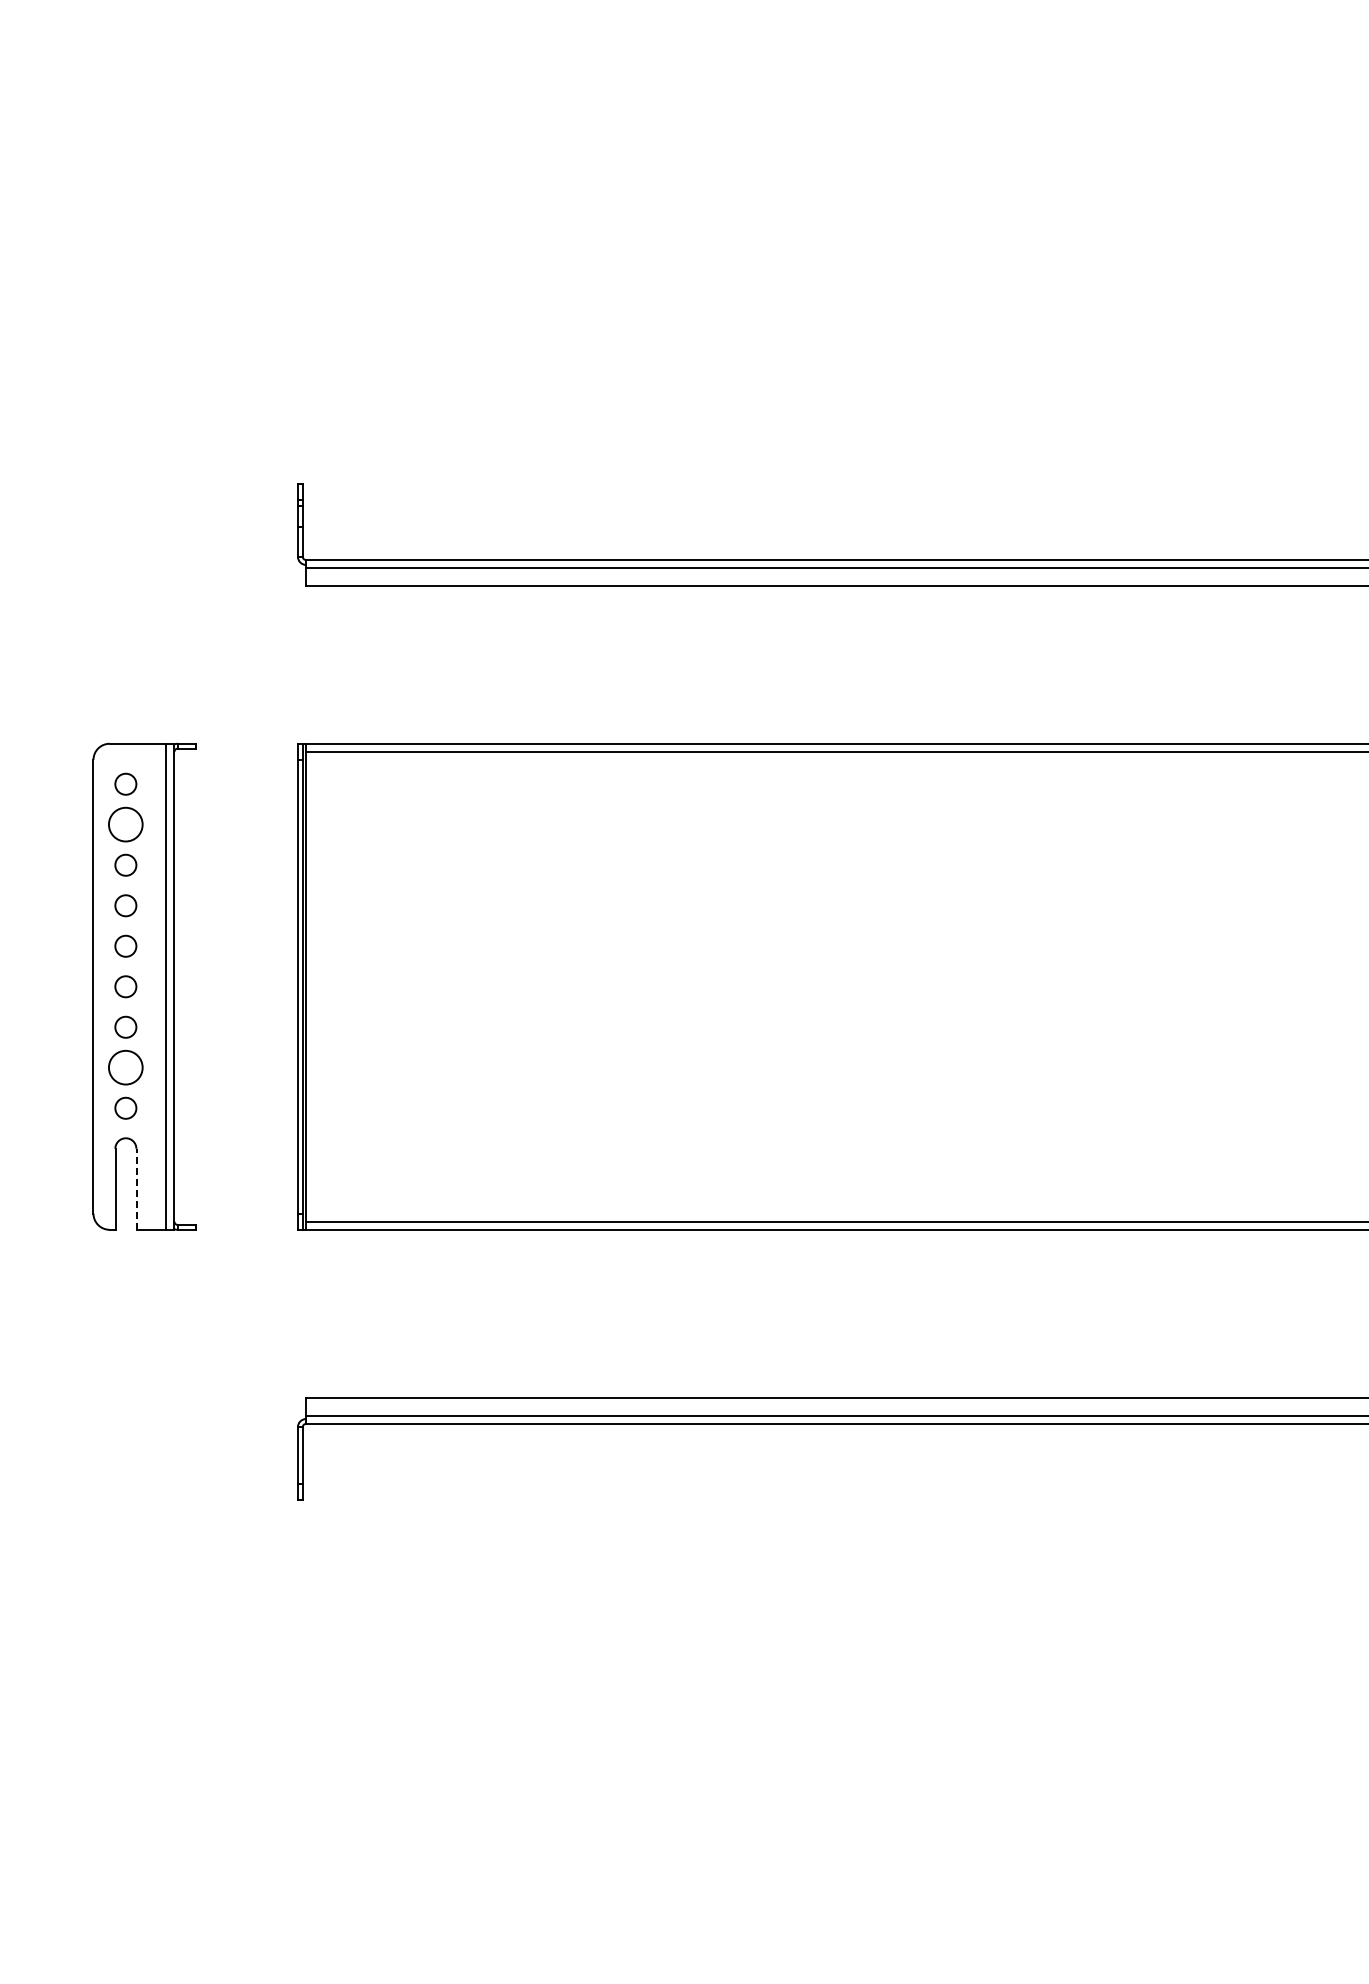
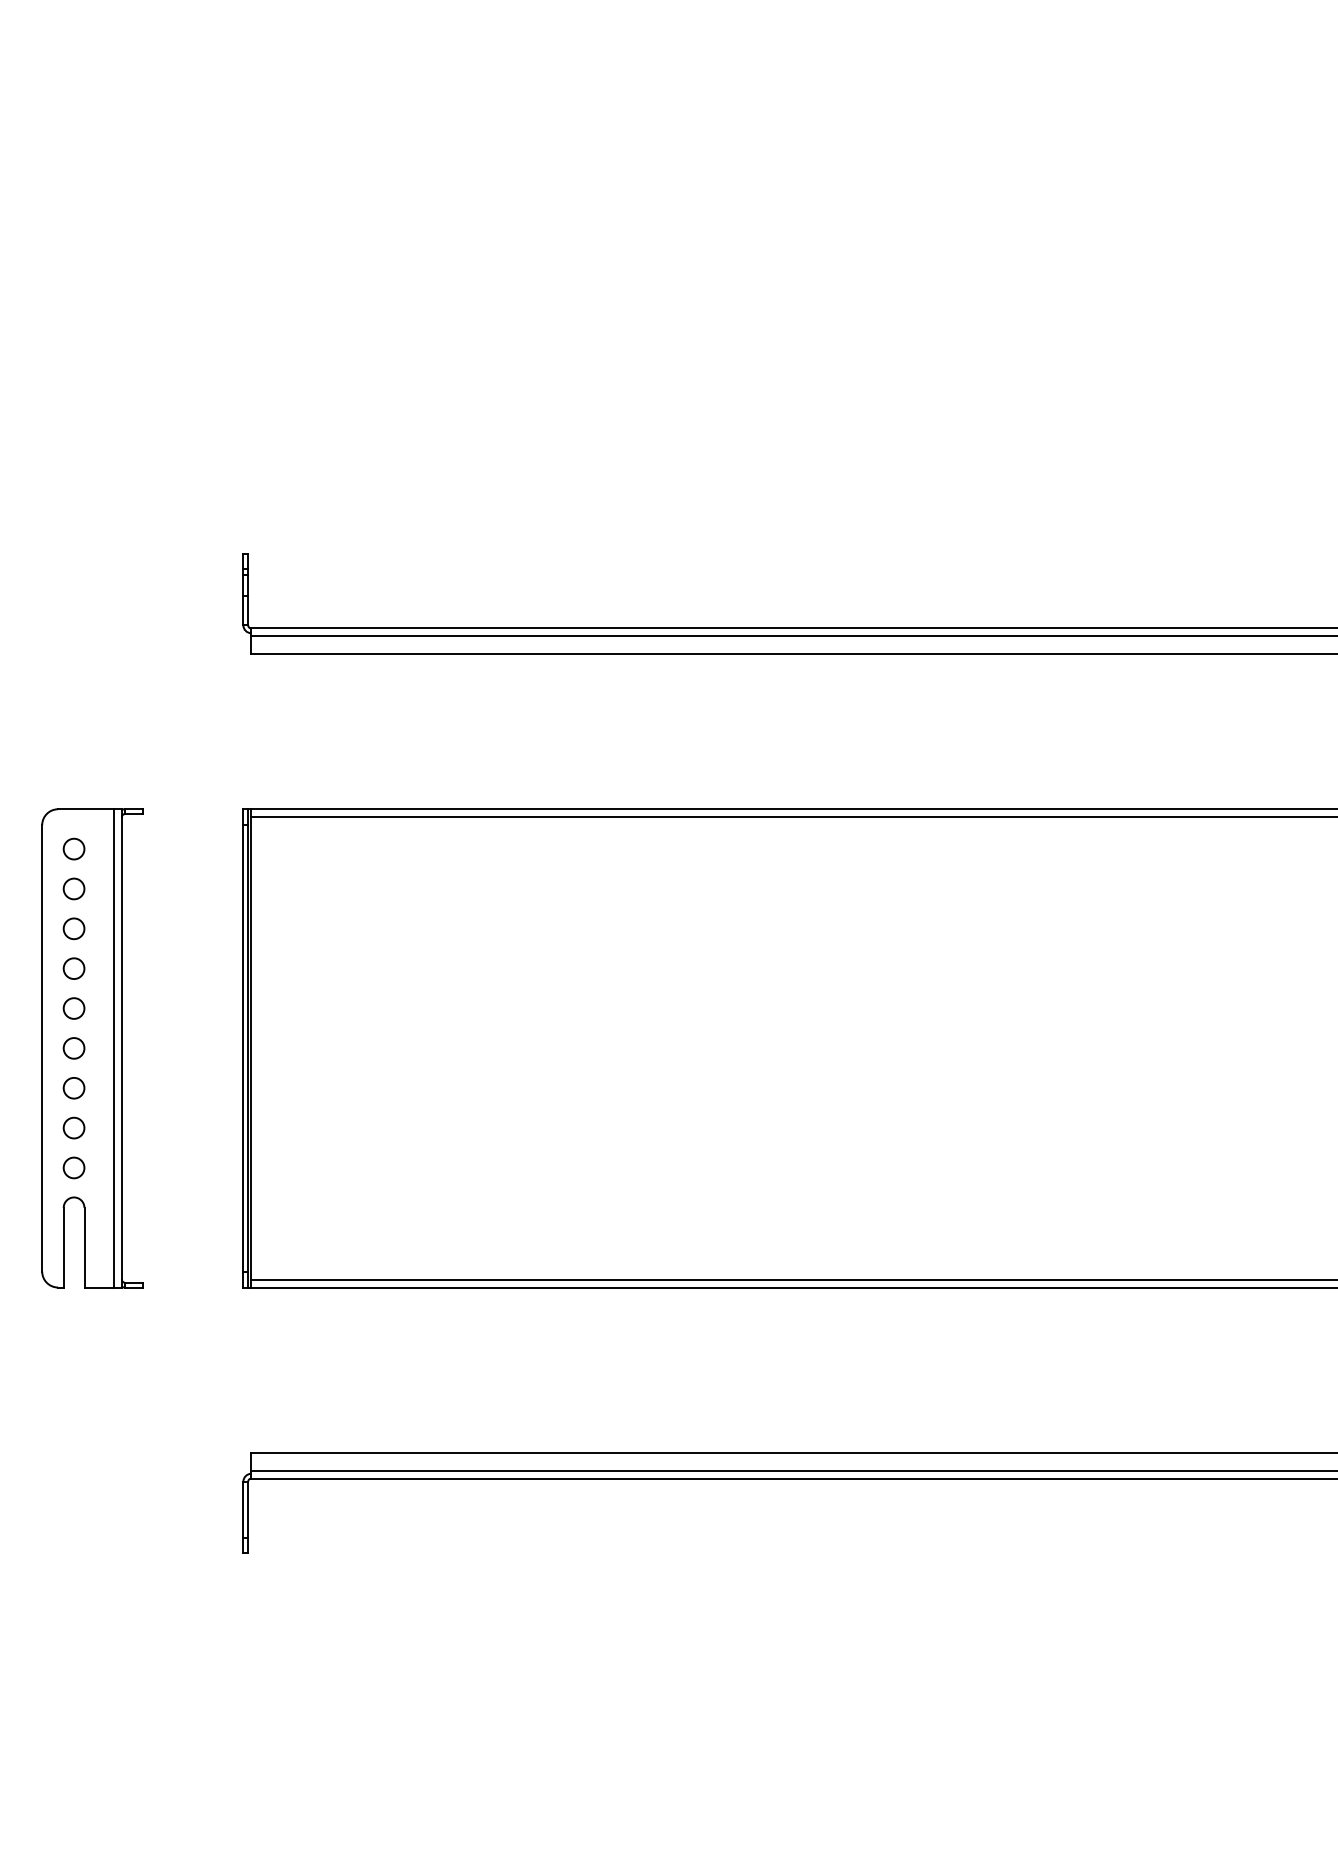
circle: (125, 824) -> (73, 888), size x0.62
circle: (125, 1067) -> (73, 1127), size x0.62
line: (136, 1189) -> (84, 1247), dashed -> solid

